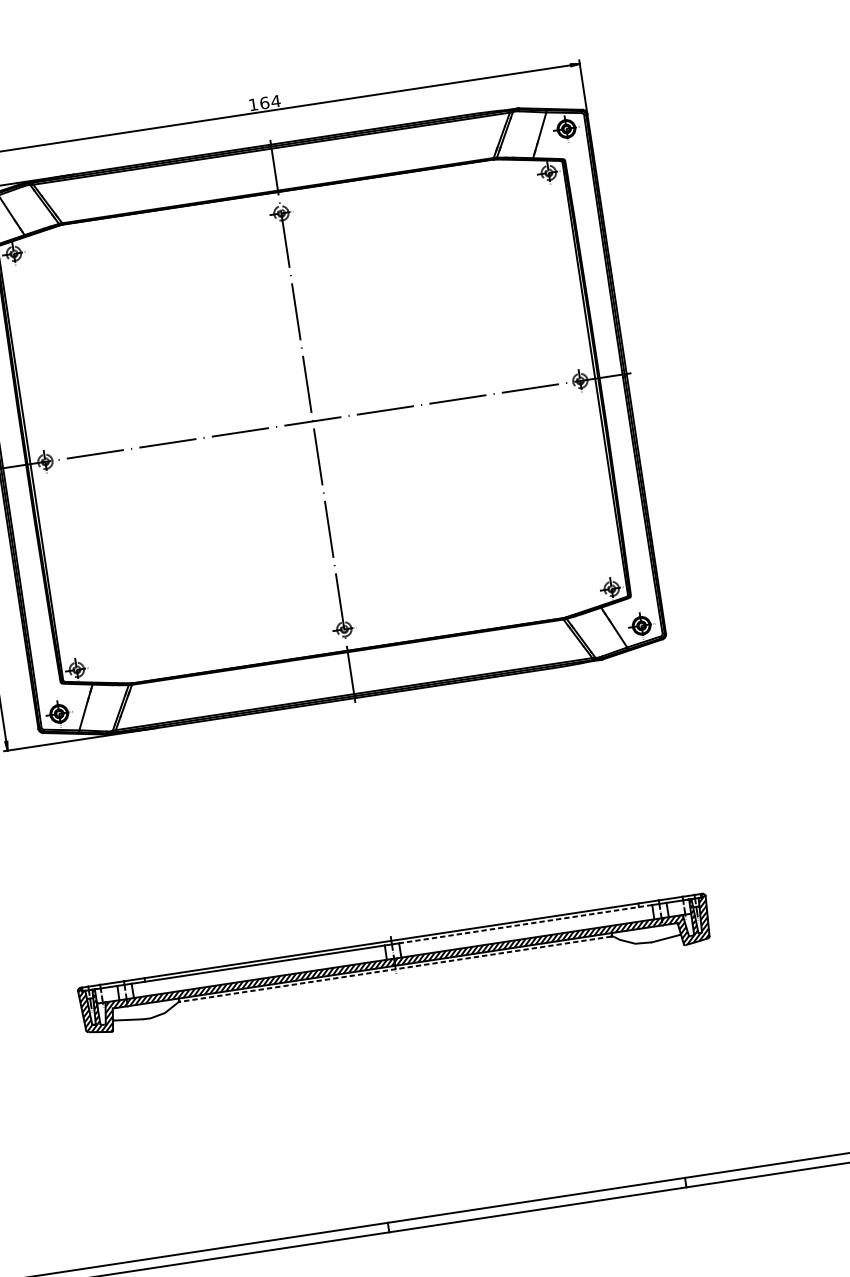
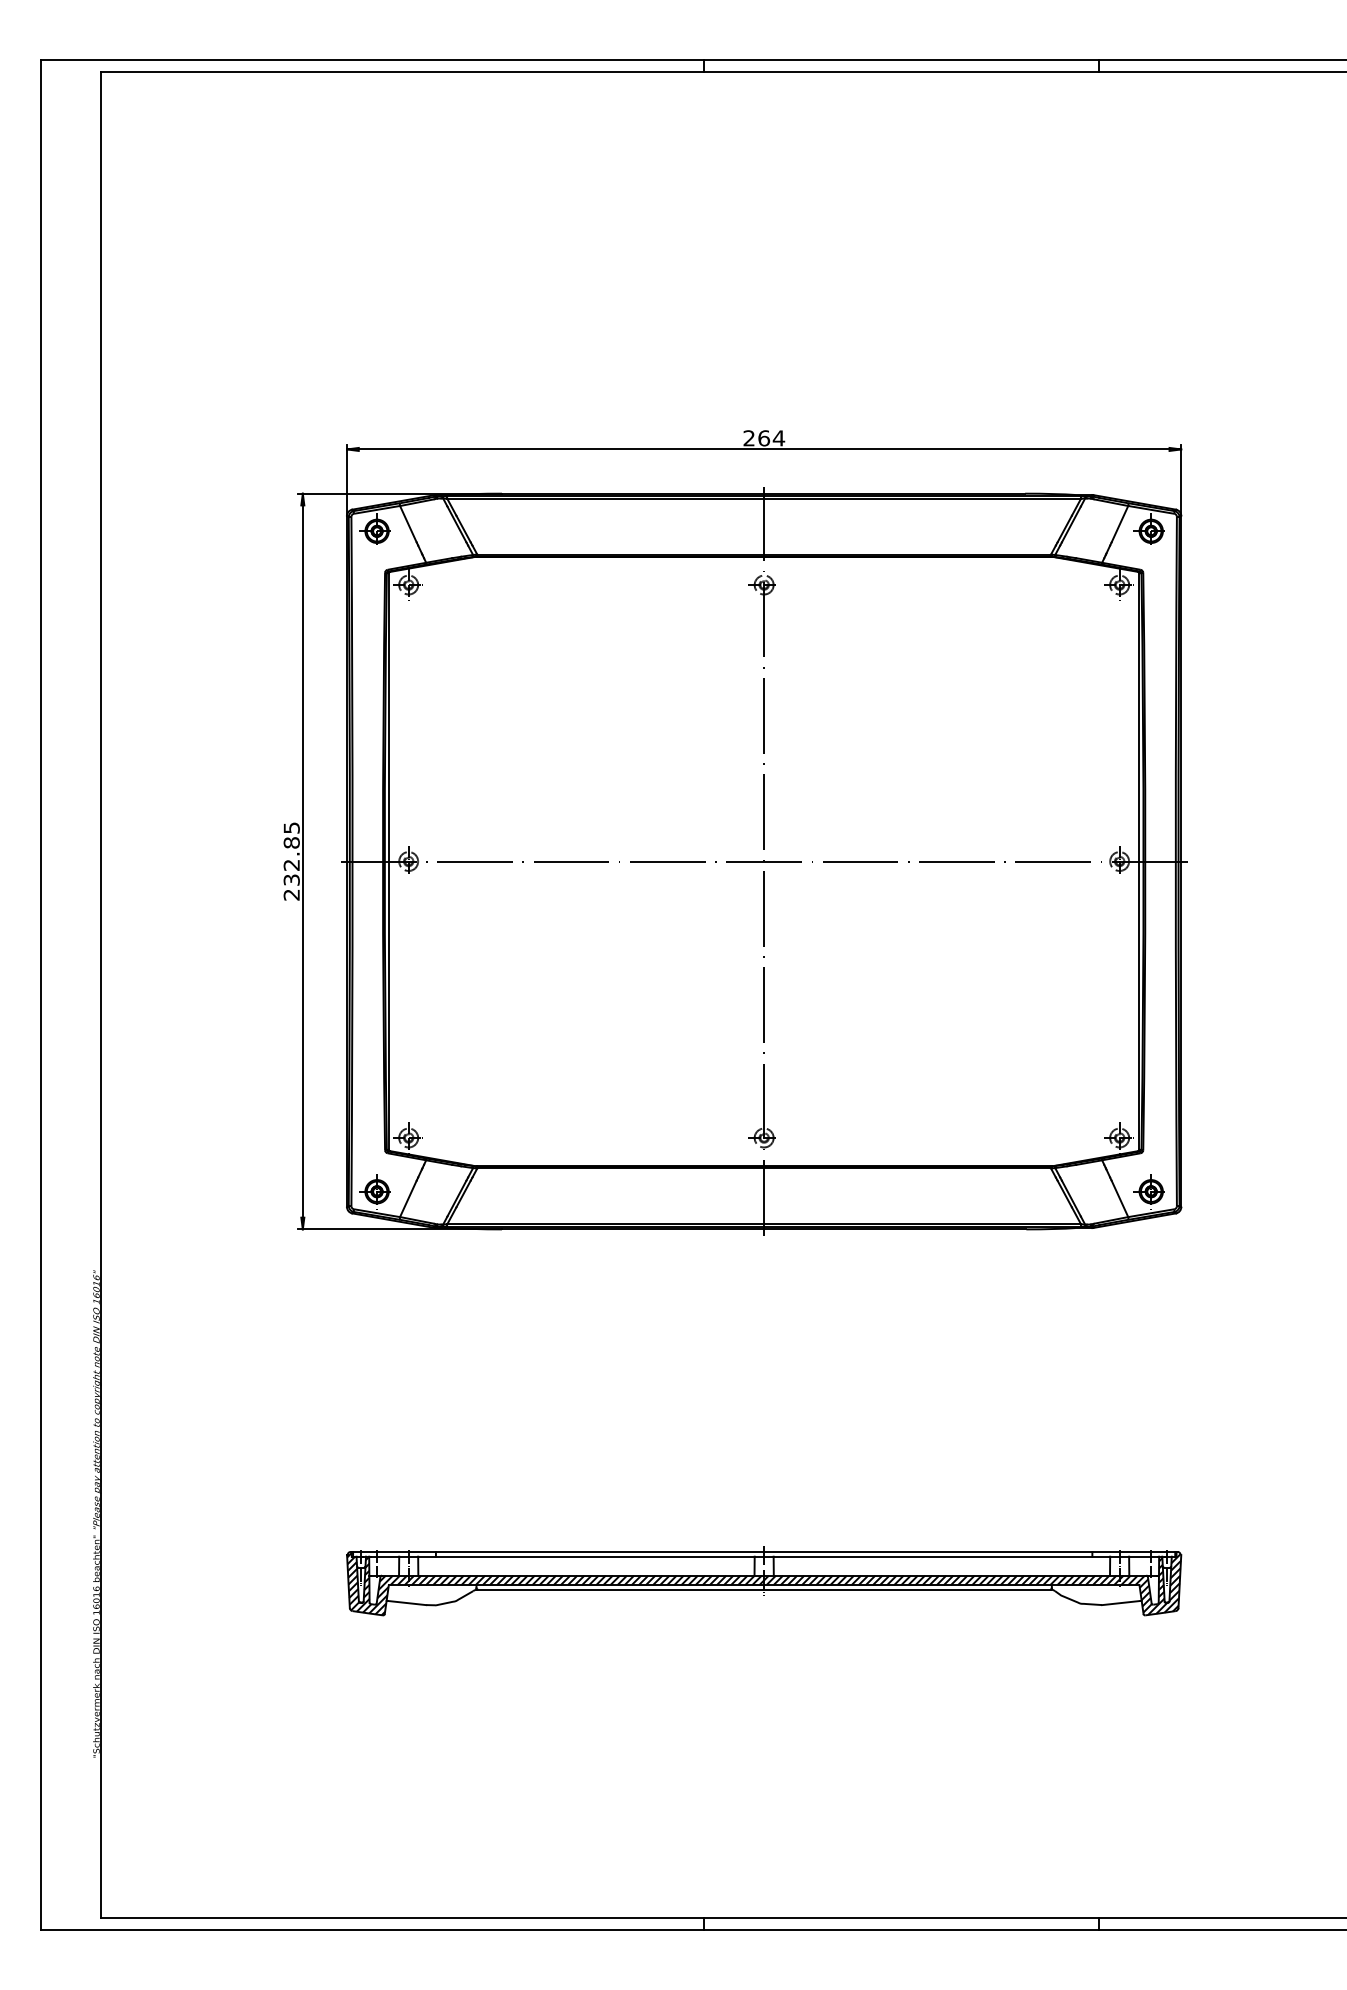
text: (252, 104) -> (748, 438), 164 -> 264
line: (525, 924) -> (941, 1556), dashed -> solid
line: (395, 969) -> (764, 1589), dashed -> solid

